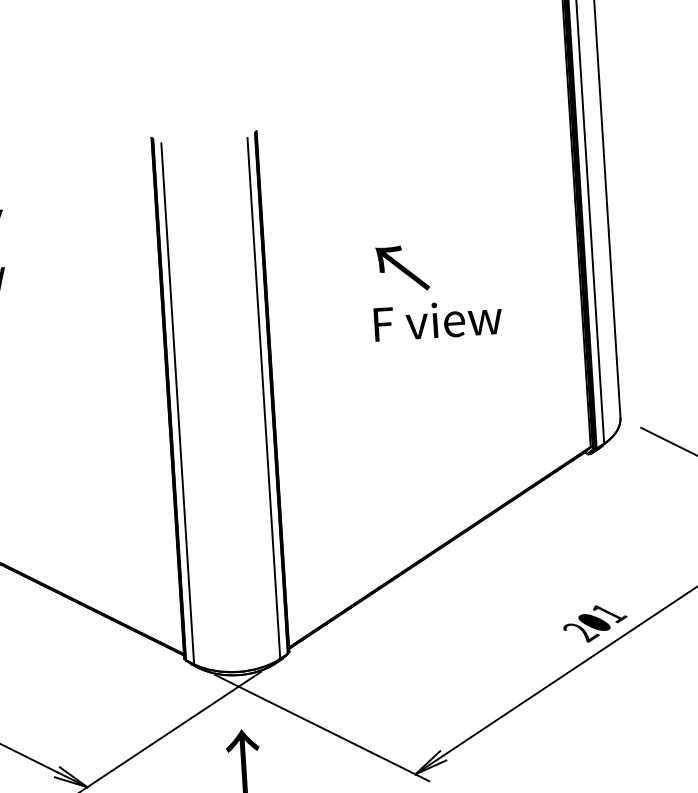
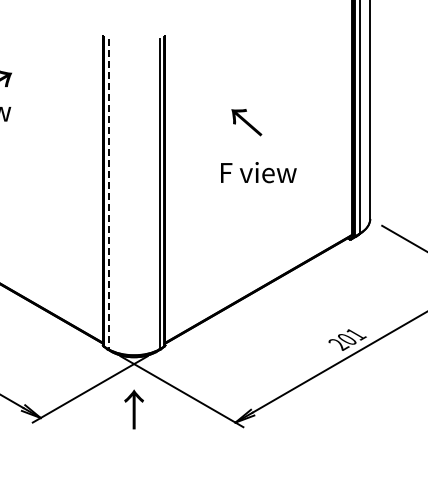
text: (437, 320) -> (258, 172), moved
line: (177, 404) -> (108, 194), solid -> dashed

